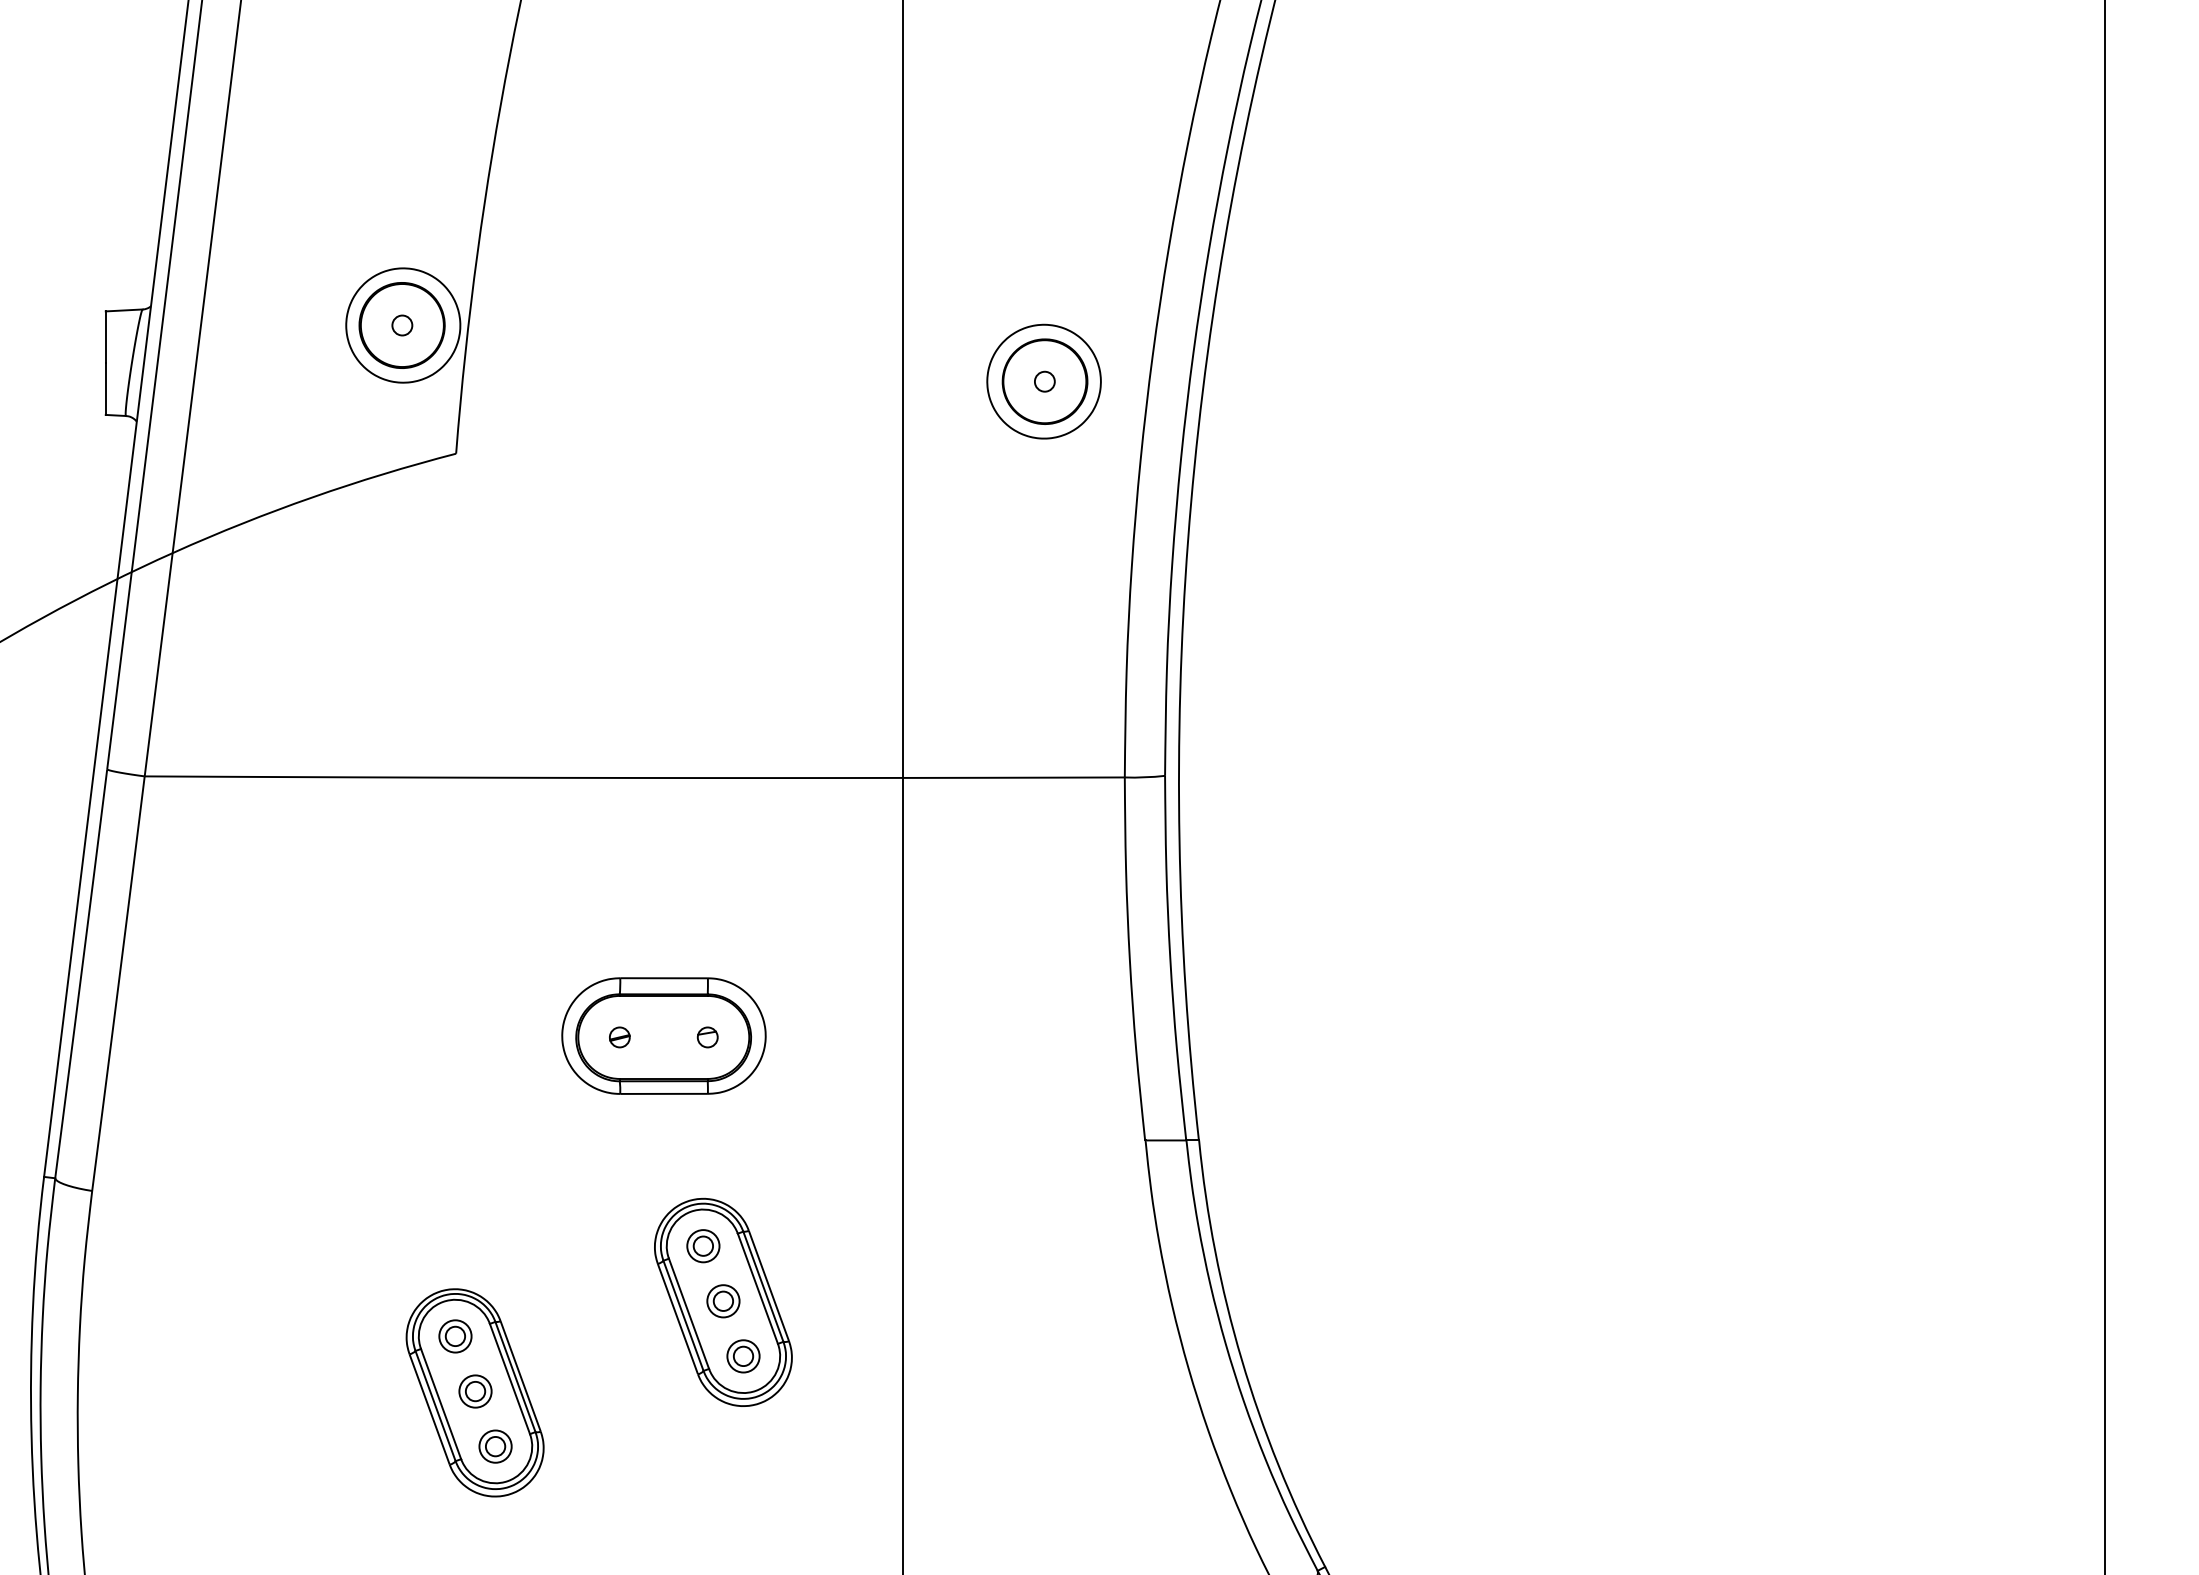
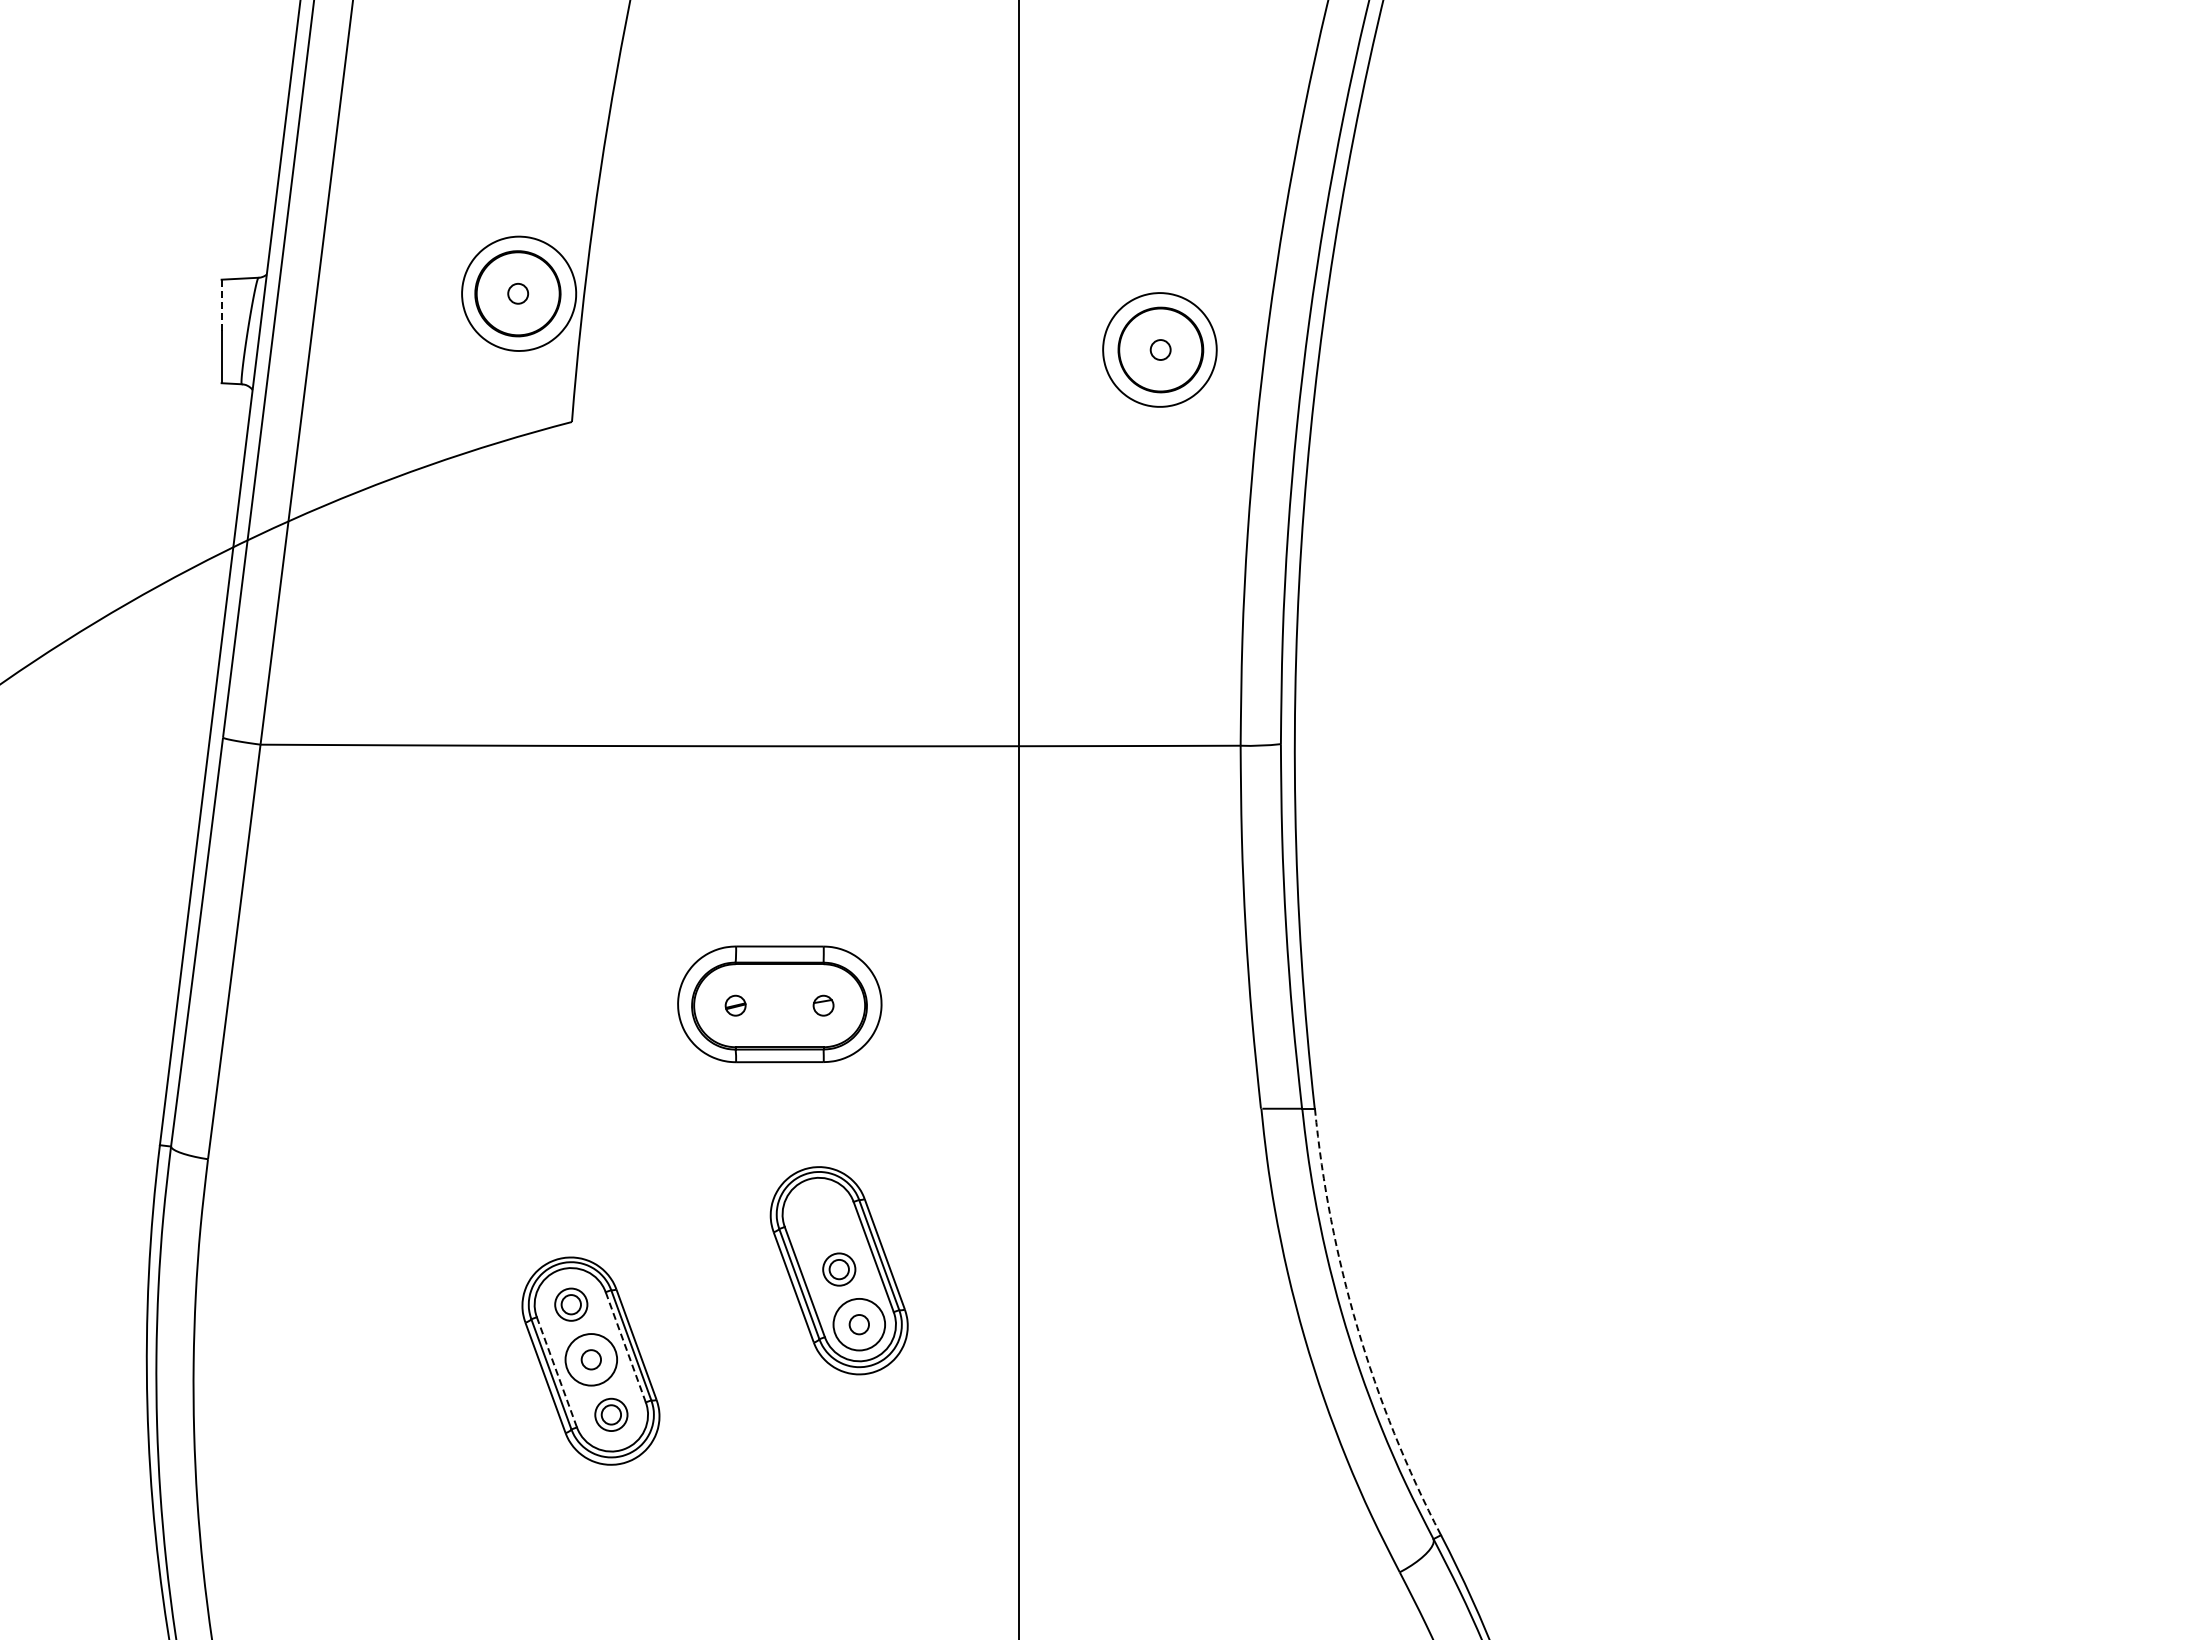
line: (105, 337) -> (221, 305), solid -> dashed
part: (703, 1246) -> (819, 1214), removed
circle: (743, 1356) -> (859, 1324), size x1.6
arc: (1241, 1360) -> (1357, 1328), solid -> dashed
line: (509, 1379) -> (625, 1347), solid -> dashed
circle: (475, 1391) -> (591, 1359), size x1.6
line: (440, 1404) -> (556, 1372), solid -> dashed

